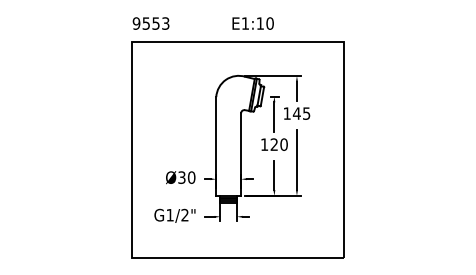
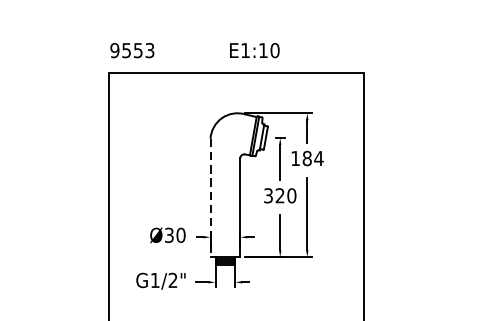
text: (301, 113) -> (312, 158), 145 -> 184
text: (264, 144) -> (268, 195), 120 -> 320
line: (216, 147) -> (210, 199), solid -> dashed

